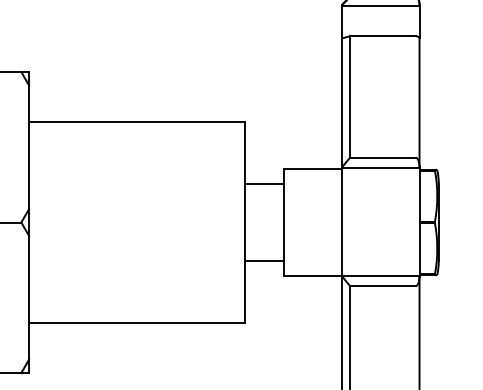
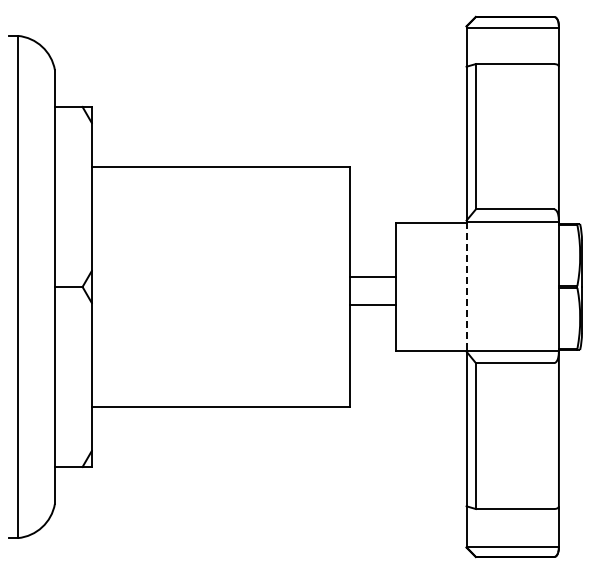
line: (264, 183) -> (373, 276), moved
line: (342, 222) -> (466, 286), solid -> dashed
line: (264, 261) -> (373, 305), moved

